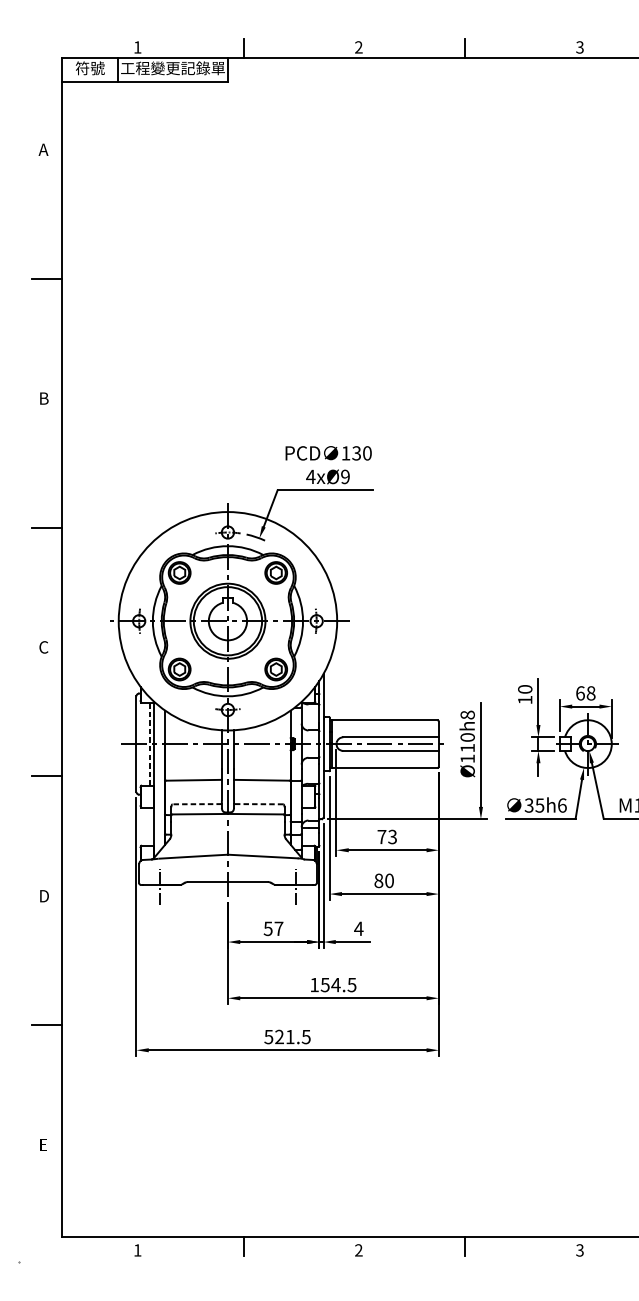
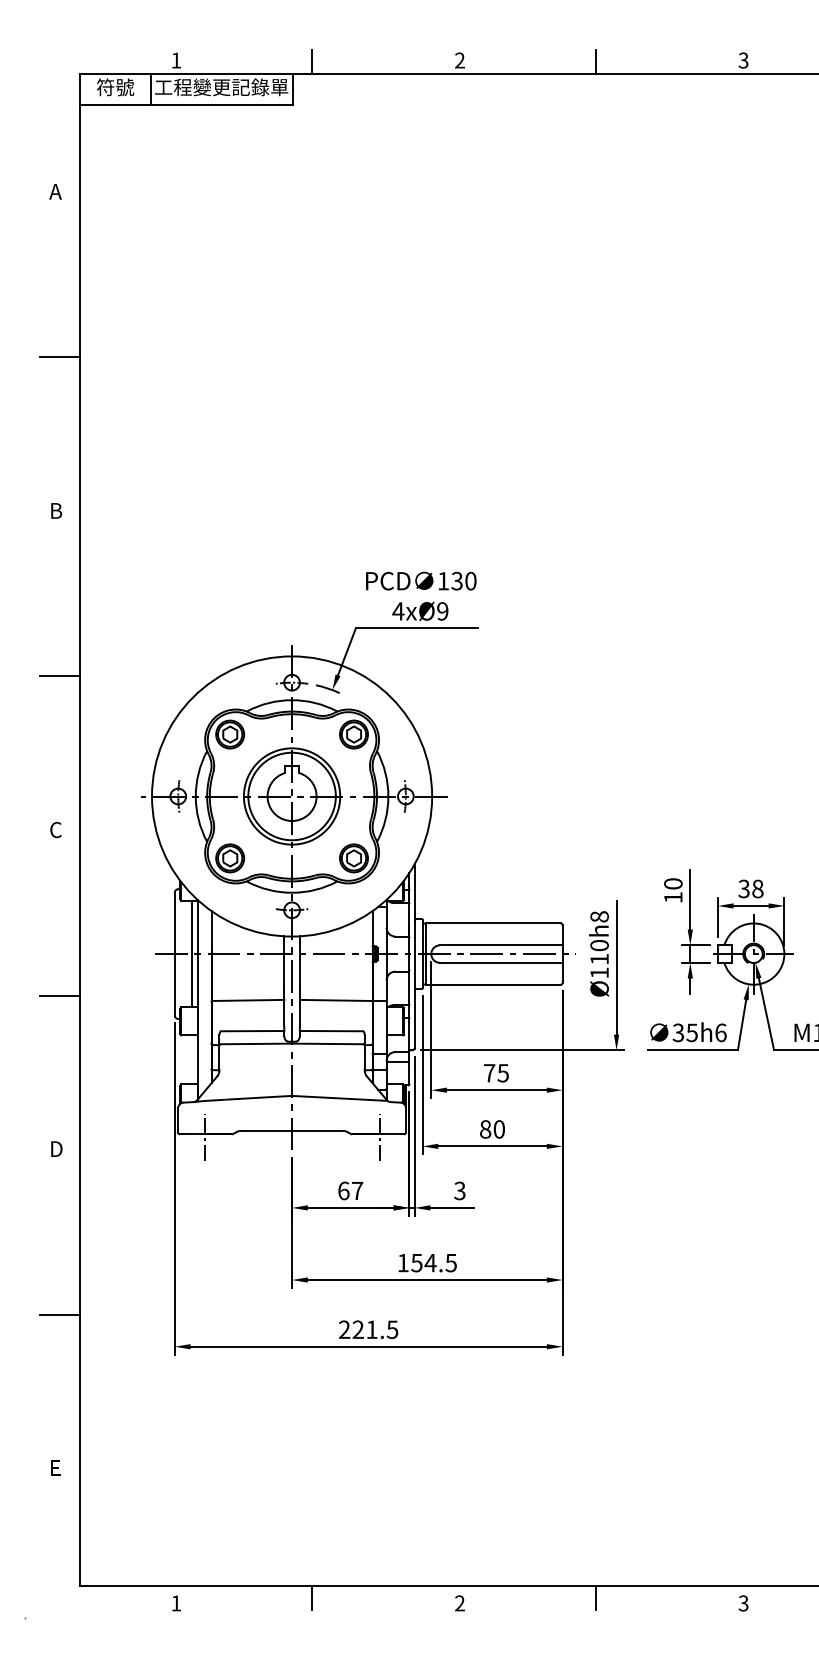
text: (579, 692) -> (743, 888), 68 -> 38
line: (150, 743) -> (192, 953), dashed -> solid
line: (197, 804) -> (252, 1031), dashed -> solid
line: (258, 804) -> (331, 1031), dashed -> solid
text: (392, 836) -> (503, 1072), 73 -> 75
text: (268, 928) -> (343, 1190), 57 -> 67
text: (358, 928) -> (459, 1190), 4 -> 3
text: (268, 1036) -> (344, 1329), 521.5 -> 221.5

